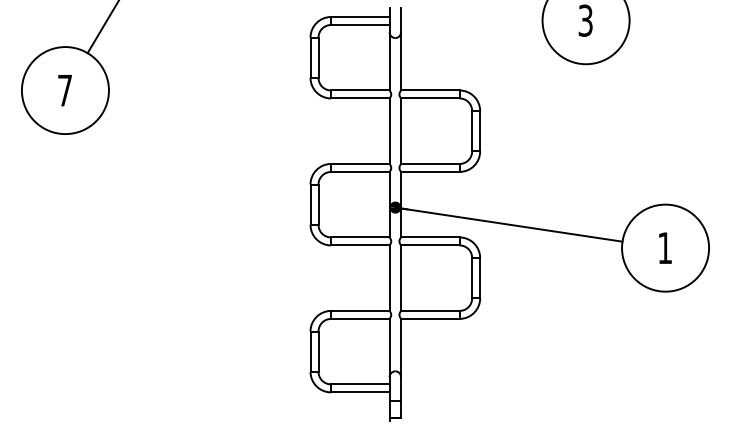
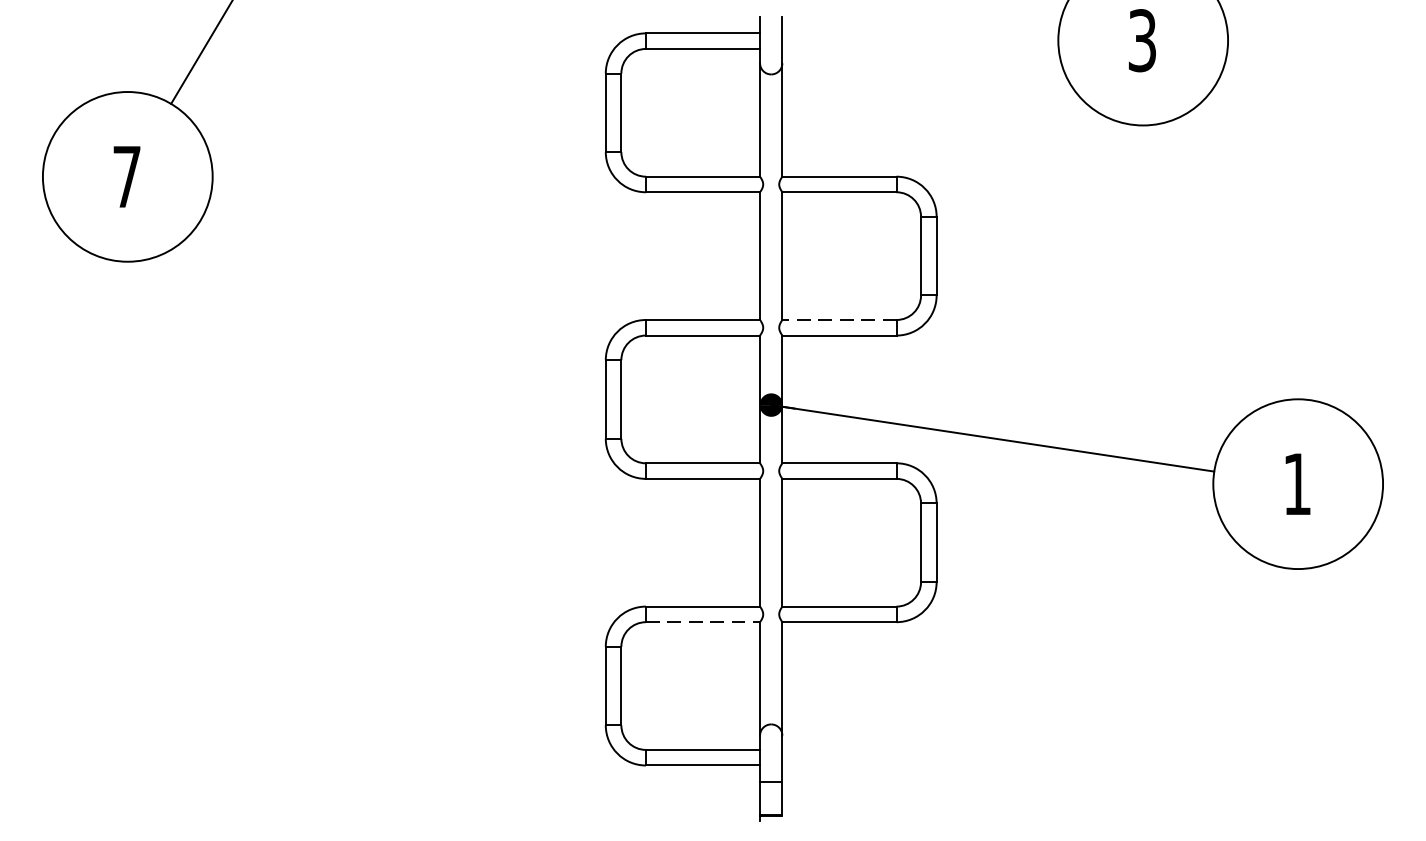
line: (429, 163) -> (837, 319), solid -> dashed
line: (360, 318) -> (703, 621), solid -> dashed

